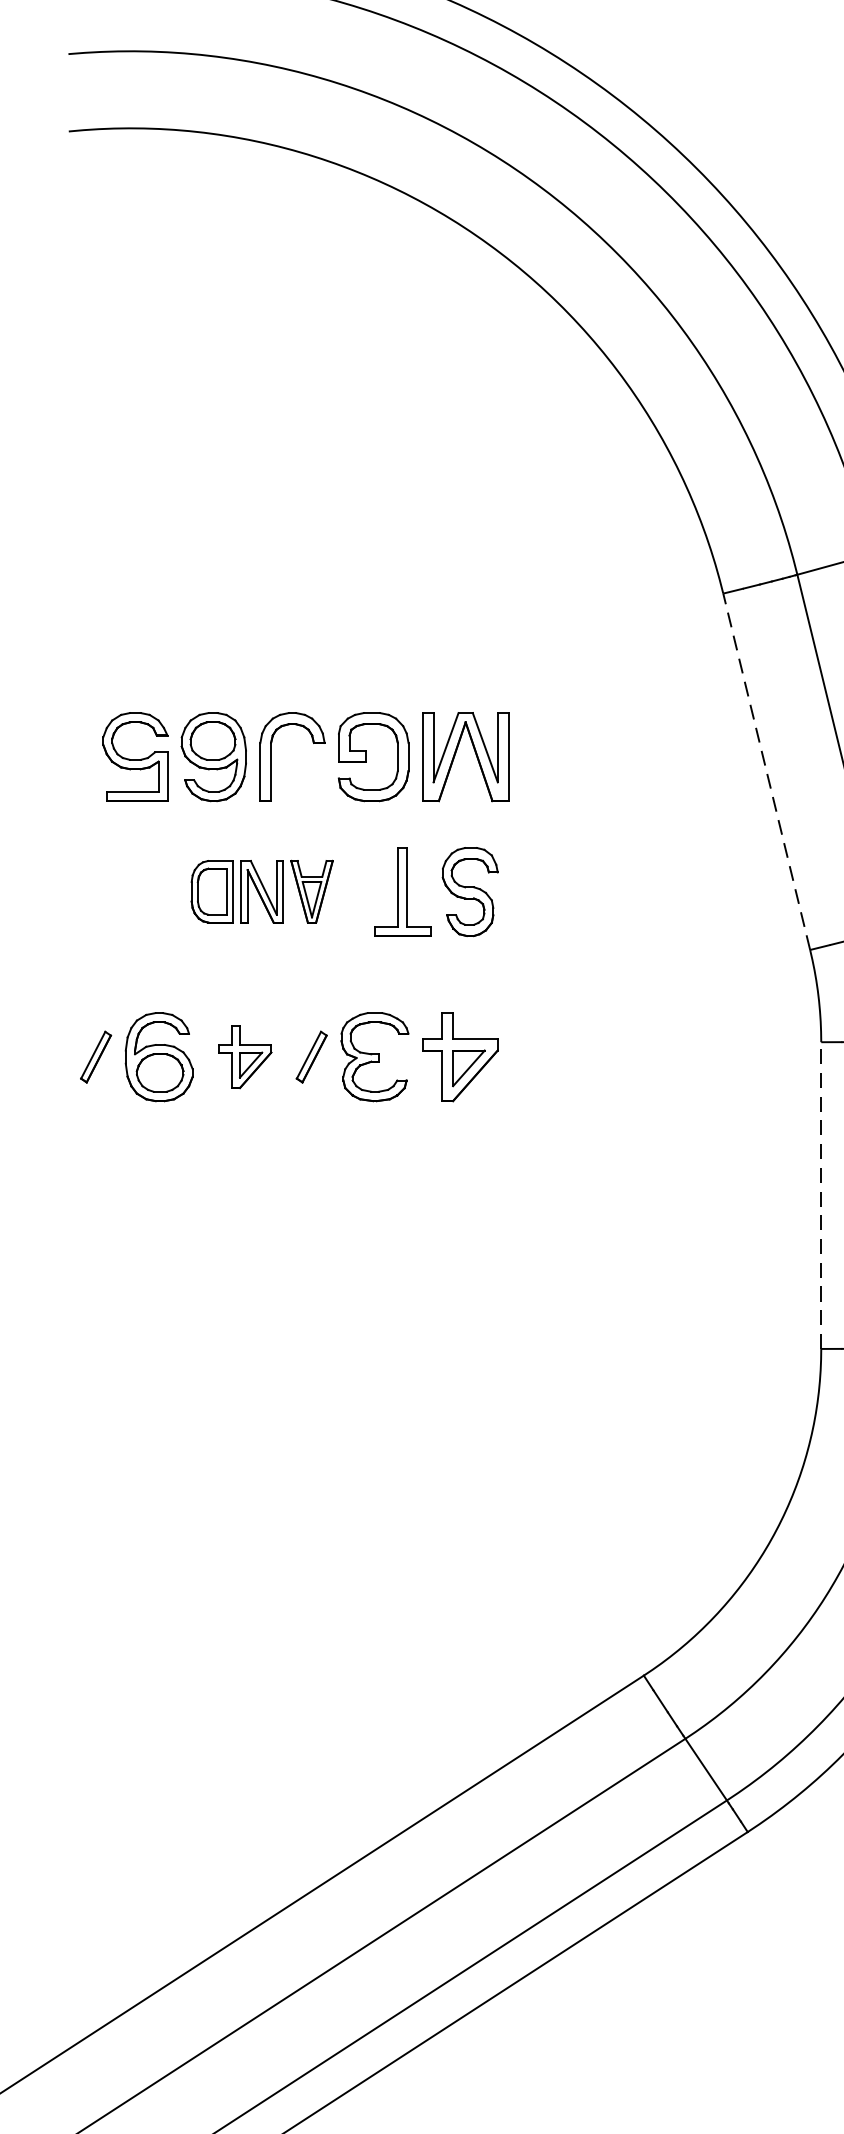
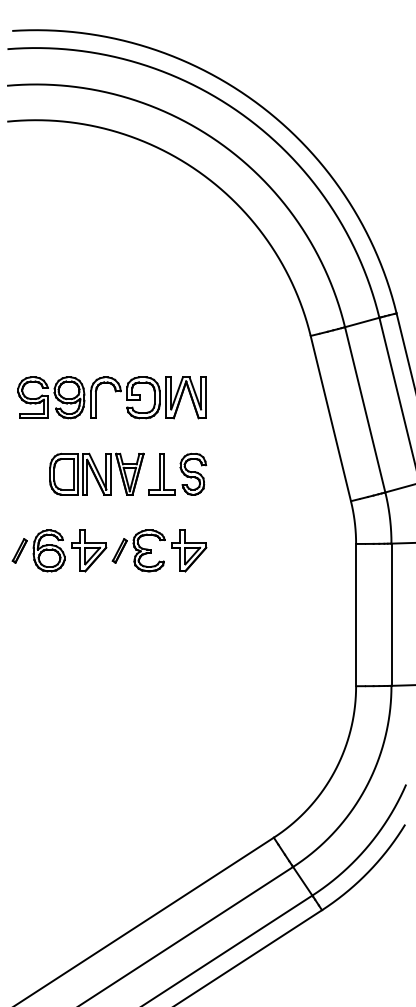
part: (313, 745) -> (115, 392), moved
line: (765, 771) -> (330, 418), dashed -> solid
part: (261, 890) -> (96, 473), size x1.43
part: (246, 1056) -> (89, 550), size x1.43
line: (822, 1194) -> (356, 614), dashed -> solid

